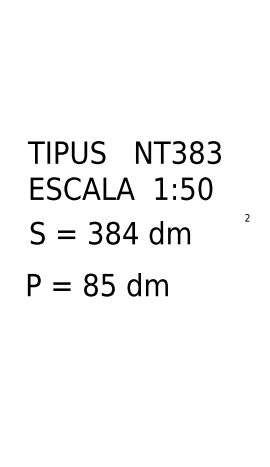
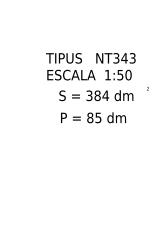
text: (196, 152) -> (124, 58), NT383 -> NT343
text: (110, 232) -> (96, 95), moved
text: (97, 284) -> (93, 117), moved

